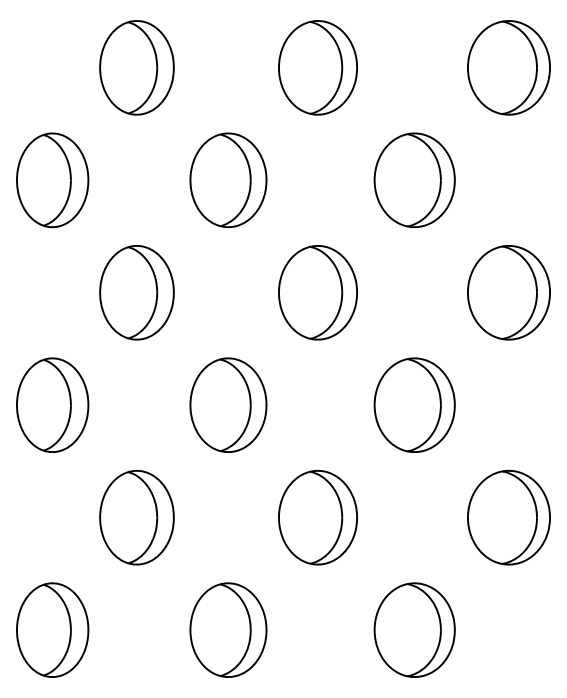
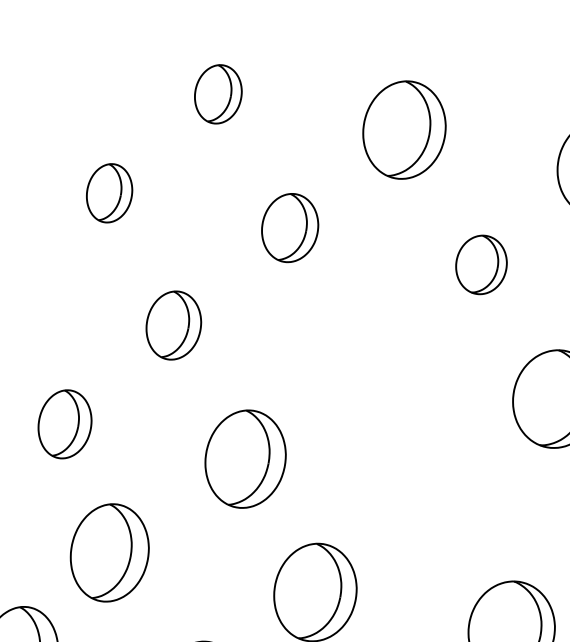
part: (136, 67) -> (217, 93), size x0.6
part: (52, 180) -> (109, 193), size x0.6
part: (228, 180) -> (290, 228), size x0.7
part: (414, 180) -> (481, 265), size x0.6
part: (136, 292) -> (173, 325), size x0.7
part: (317, 292) -> (359, 360), removed
part: (52, 404) -> (64, 423), size x0.7
part: (414, 404) -> (437, 495), removed
part: (136, 517) -> (109, 552), moved

